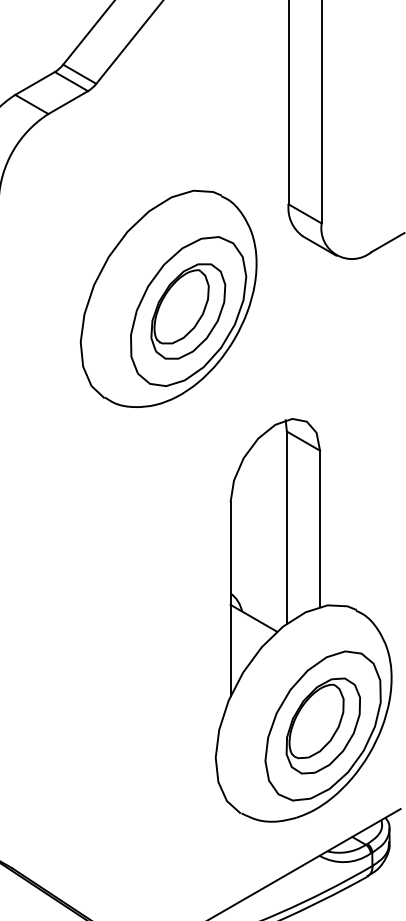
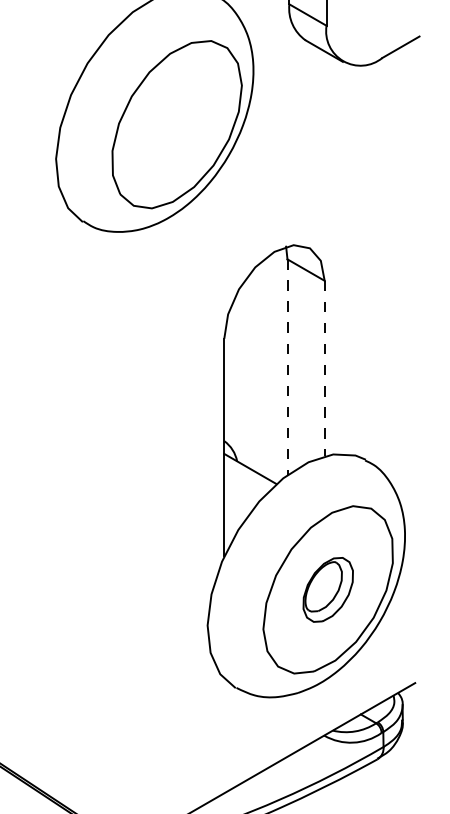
part: (188, 311) -> (177, 124), removed
line: (286, 528) -> (287, 368), solid -> dashed
line: (320, 529) -> (325, 369), solid -> dashed
part: (322, 725) -> (327, 589), size x0.6

